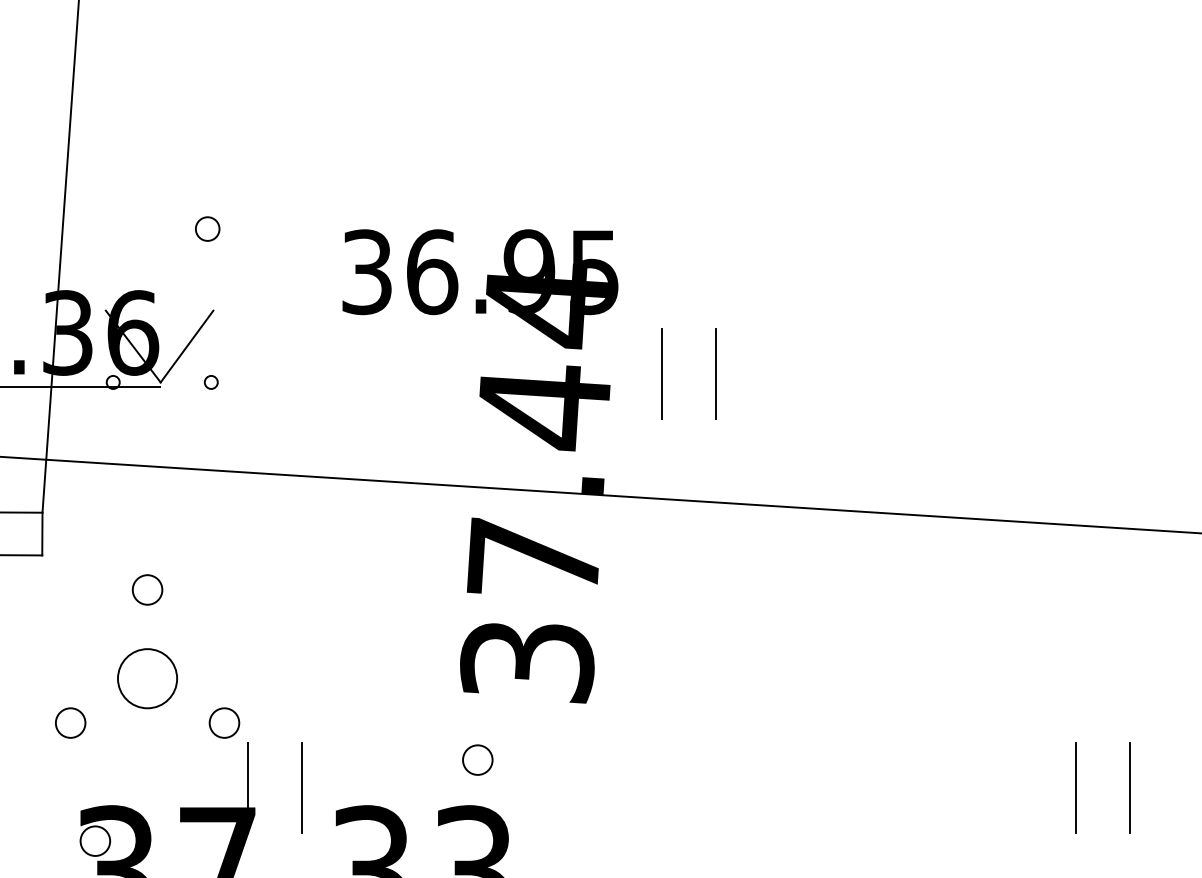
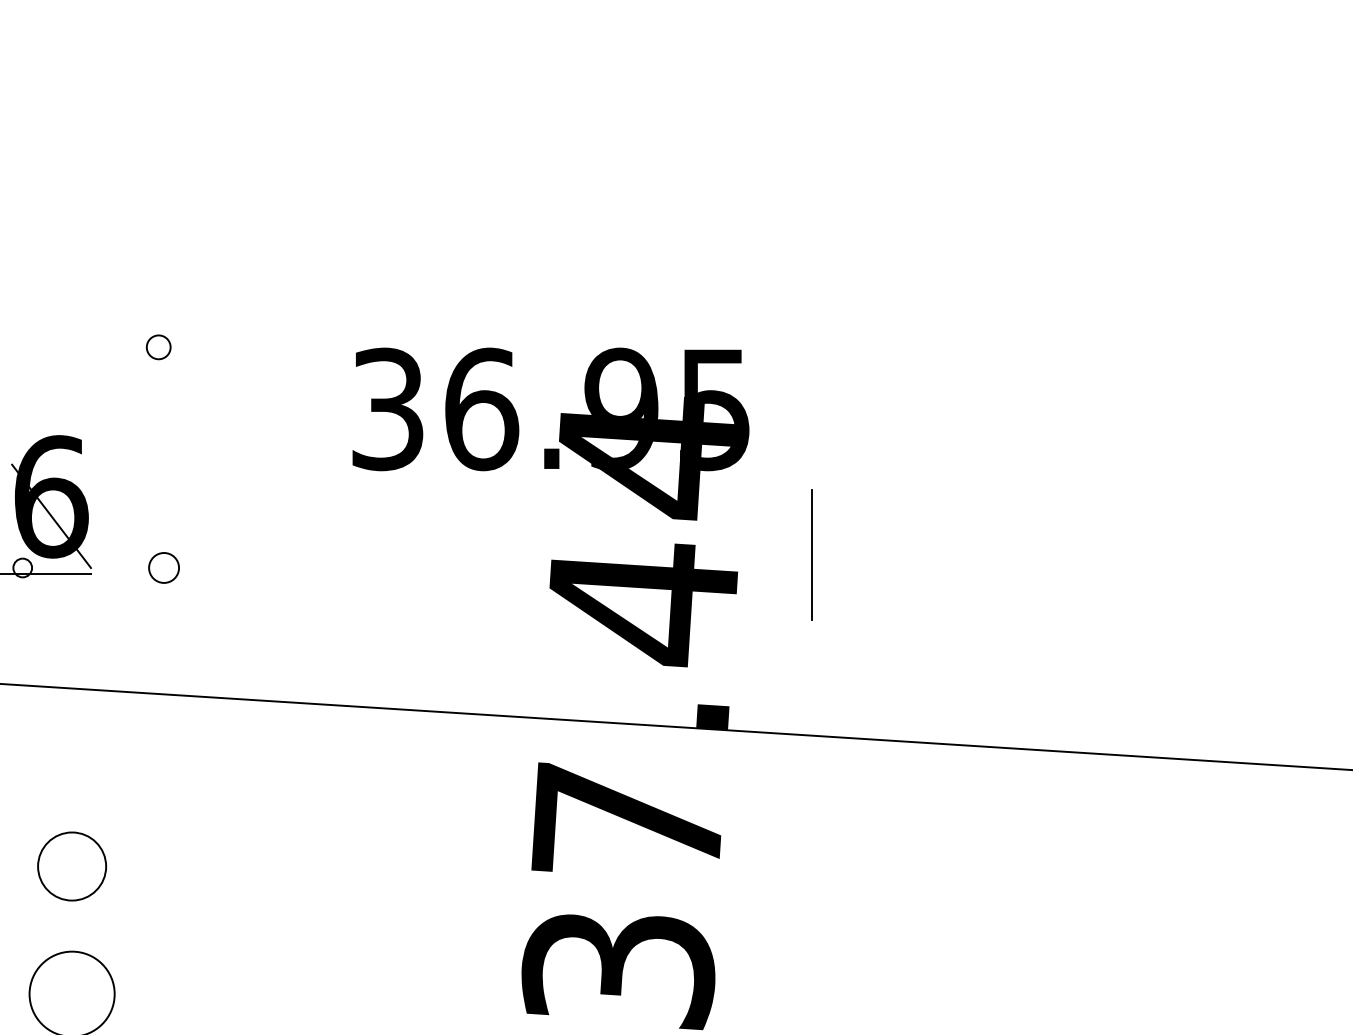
circle: (207, 228) -> (158, 346), size x0.7
line: (186, 346) -> (128, 516), removed
line: (715, 373) -> (889, 555), removed
circle: (210, 382) -> (162, 568), size x1.6
circle: (147, 589) -> (72, 865), size x1.6

